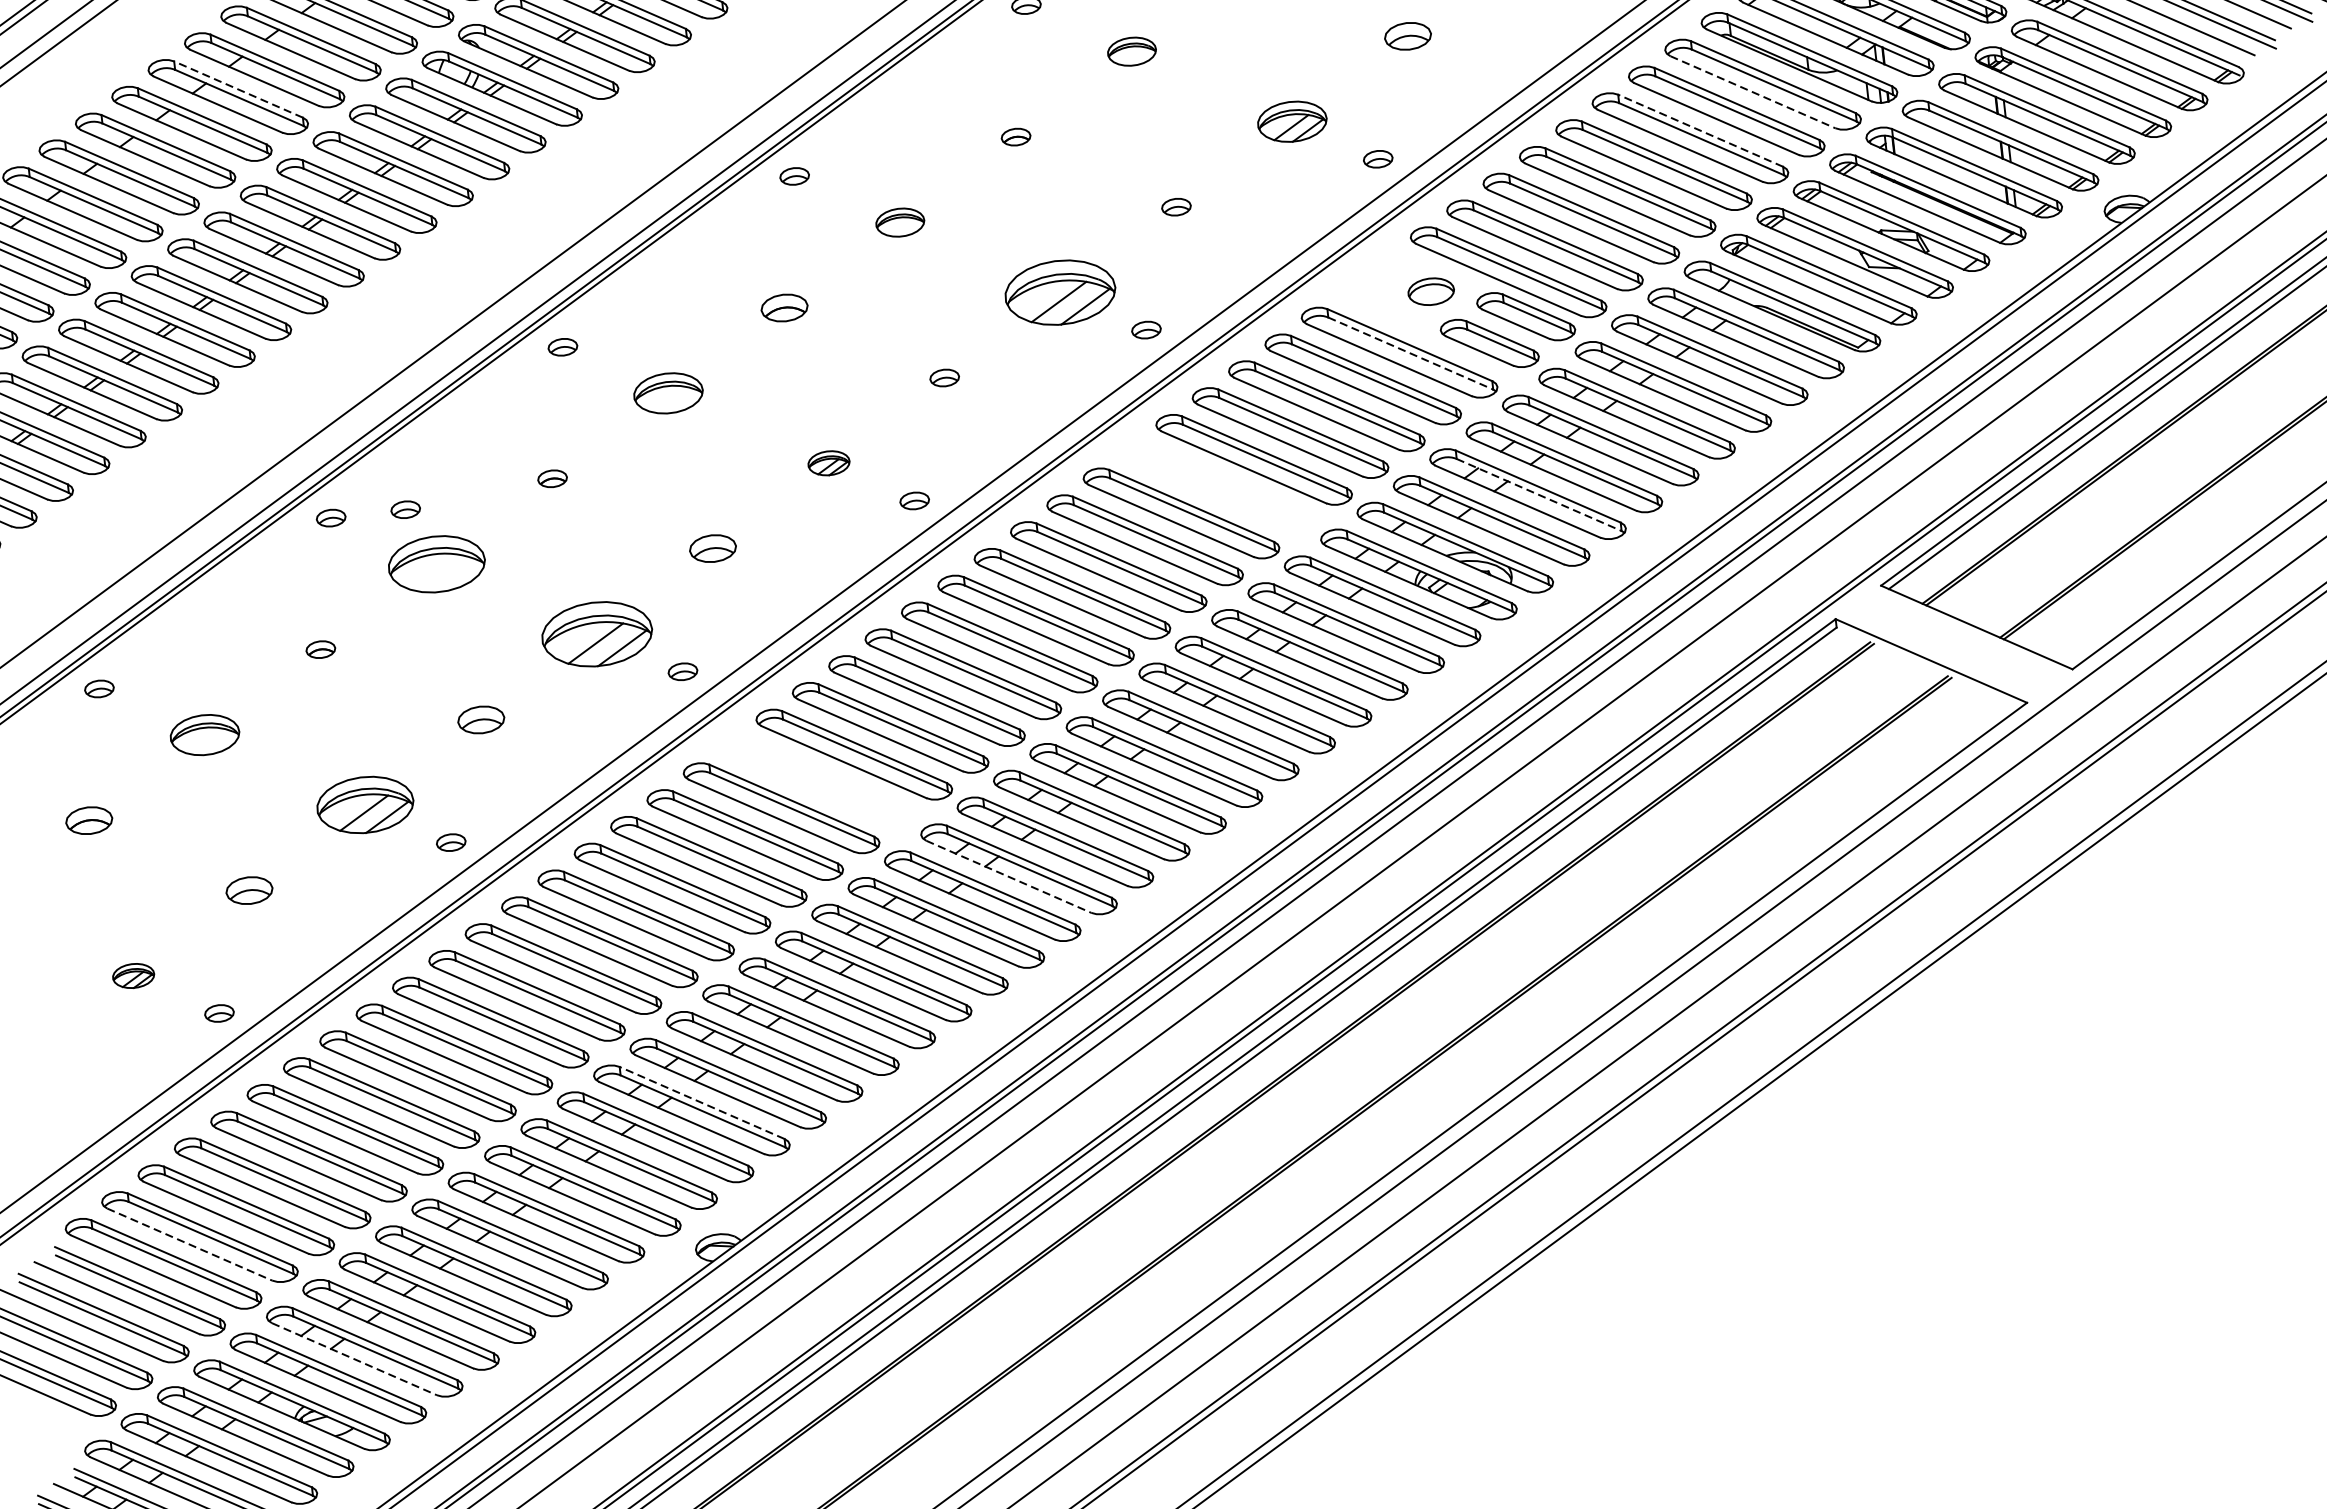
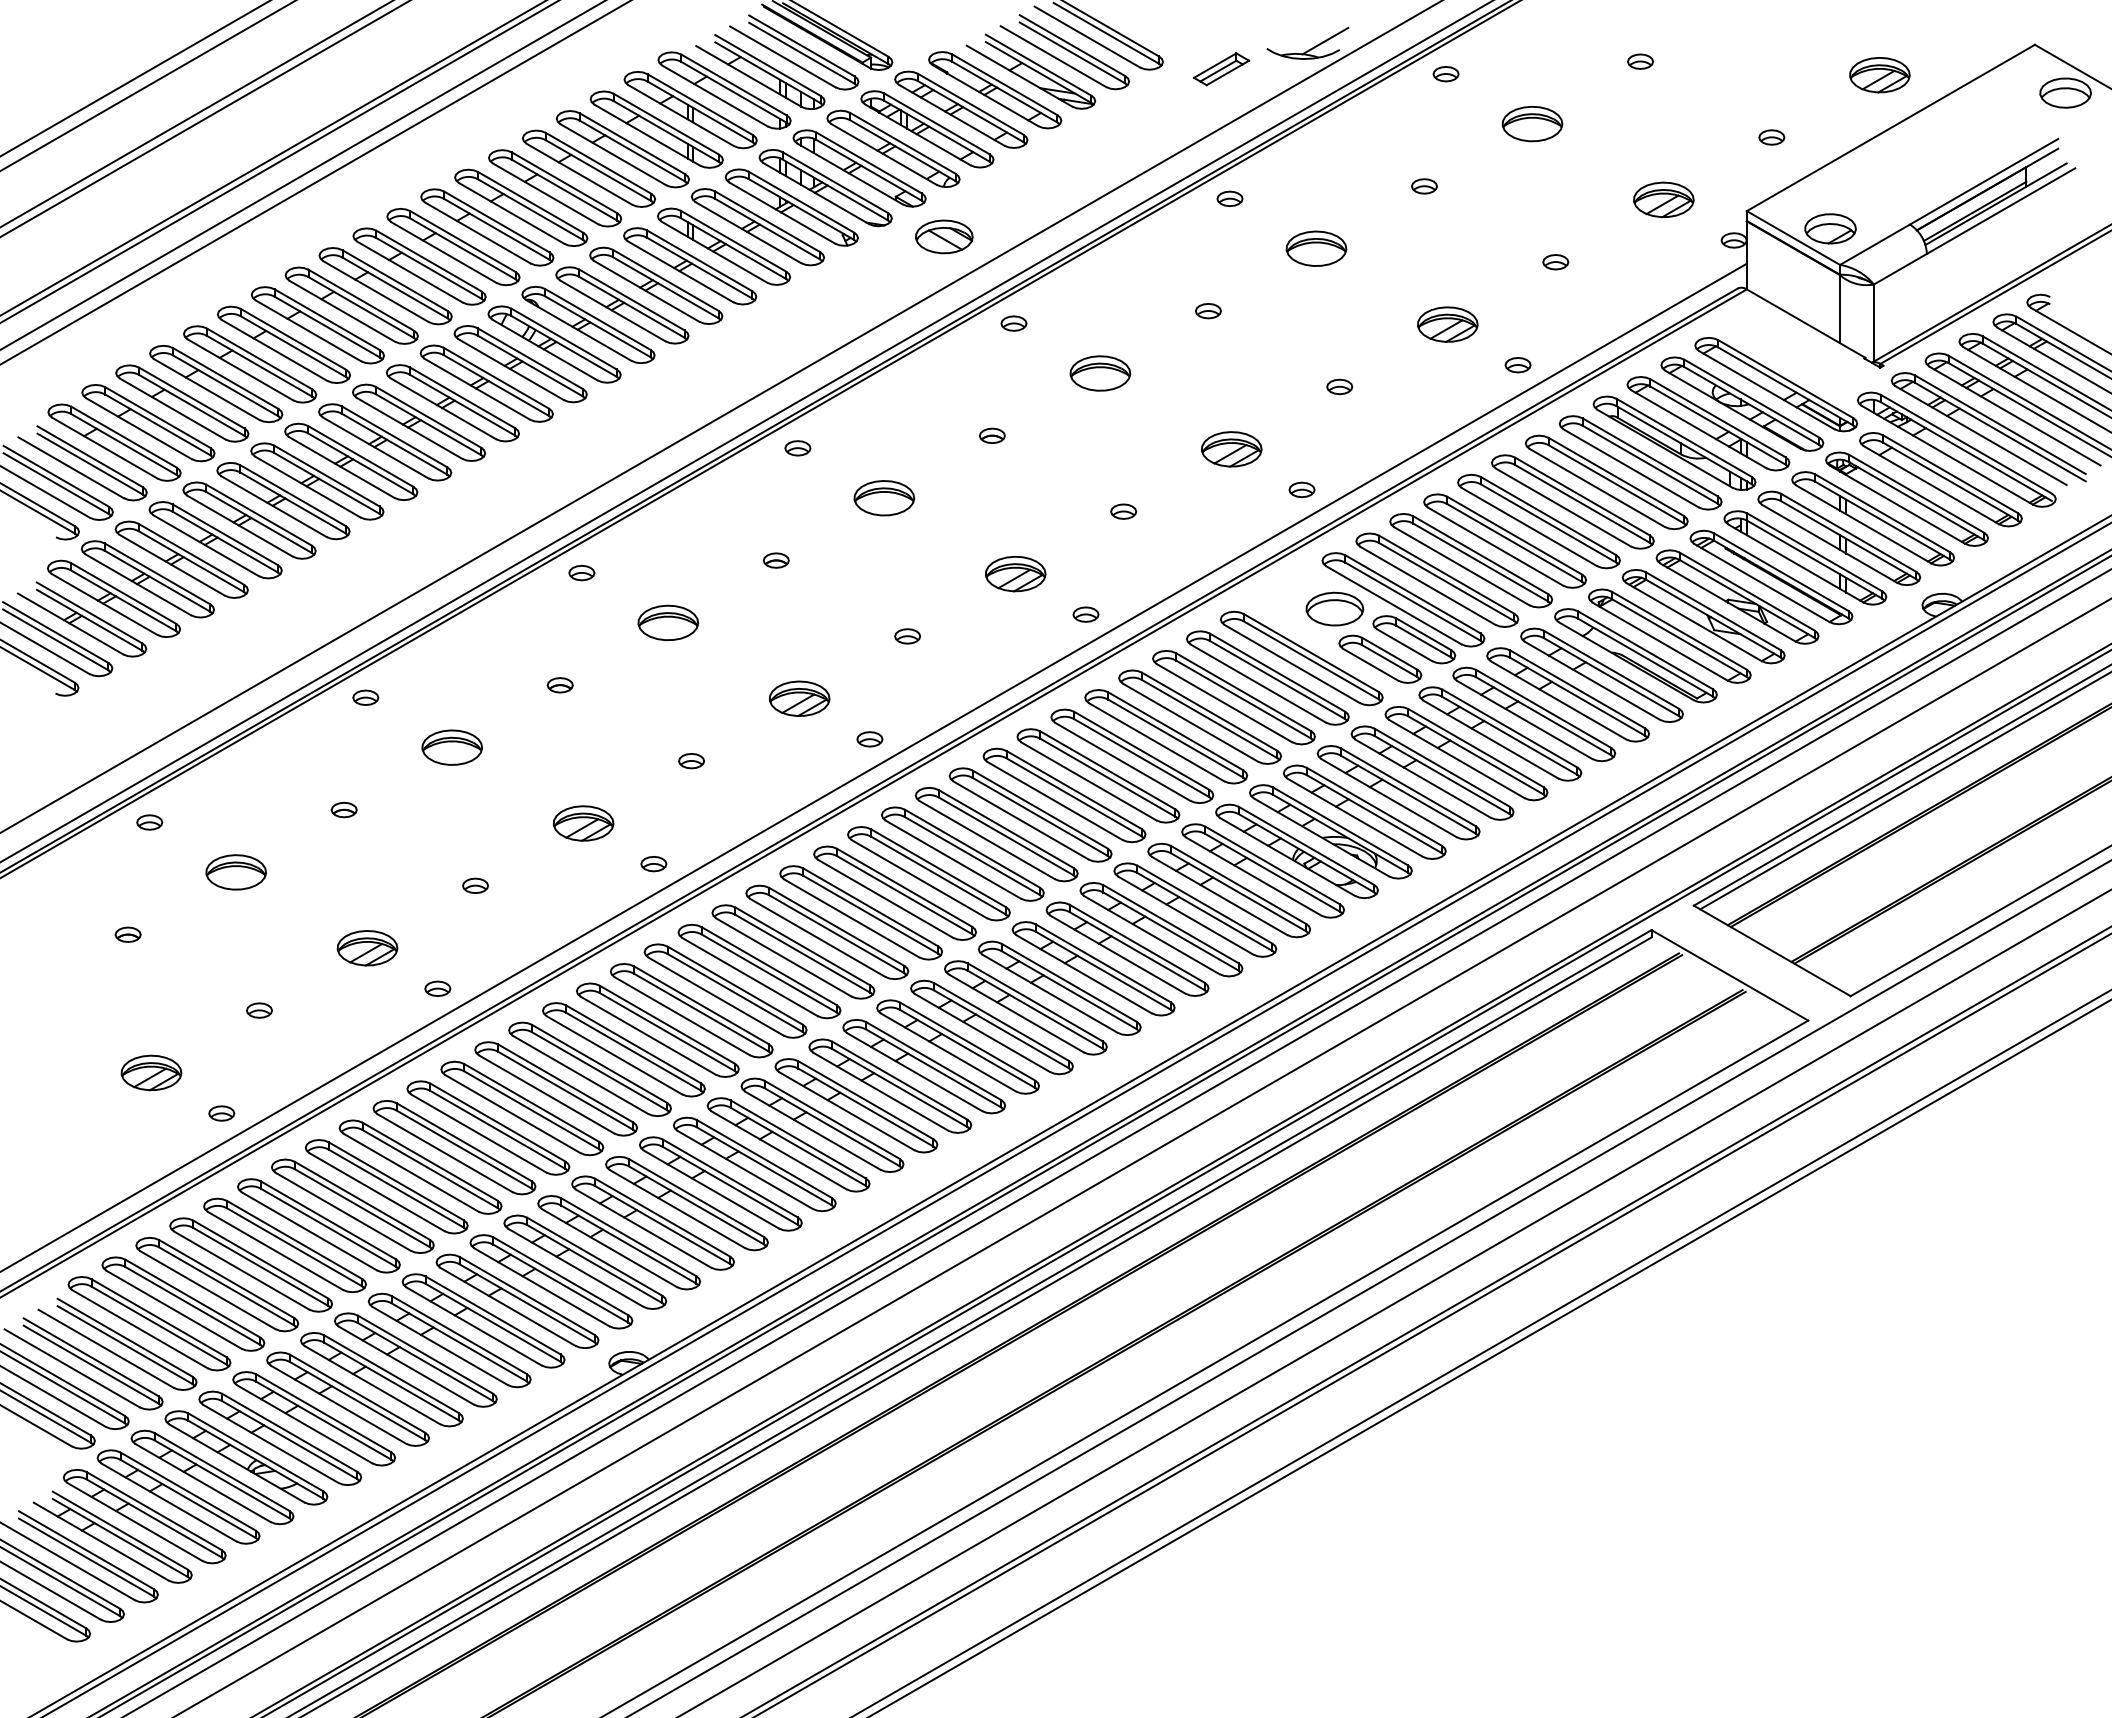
part: (1407, 35) -> (1339, 386), size x0.62
part: (1132, 51) -> (1100, 373), size x1.43
line: (238, 89) -> (327, 319), dashed -> solid
line: (1753, 92) -> (1631, 468), dashed -> solid
line: (1700, 130) -> (1582, 496), dashed -> solid
part: (900, 222) -> (884, 498), size x1.43
part: (1060, 291) -> (1015, 573), size x0.62
part: (1430, 291) -> (1334, 608), size x1.43
part: (783, 307) -> (775, 560), size x0.62
line: (1411, 353) -> (1311, 660), dashed -> solid
part: (828, 463) -> (799, 698), size x1.67
part: (1217, 485) -> (1132, 755), added
line: (1539, 494) -> (1408, 794), dashed -> solid
part: (405, 509) -> (430, 697), removed
part: (712, 549) -> (691, 761), size x0.62
part: (435, 564) -> (451, 747), size x0.71
part: (597, 634) -> (583, 823), size x0.62
part: (481, 719) -> (475, 885), size x0.62
part: (817, 781) -> (759, 971), added
part: (365, 805) -> (367, 948), size x0.71
part: (88, 820) -> (127, 934), size x0.62
line: (1008, 877) -> (914, 1072), dashed -> solid
part: (249, 890) -> (259, 1010), size x0.62
part: (133, 975) -> (151, 1072), size x1.67
line: (701, 1103) -> (628, 1237), dashed -> solid
line: (189, 1244) -> (173, 1309), dashed -> solid
line: (354, 1359) -> (304, 1424), dashed -> solid

